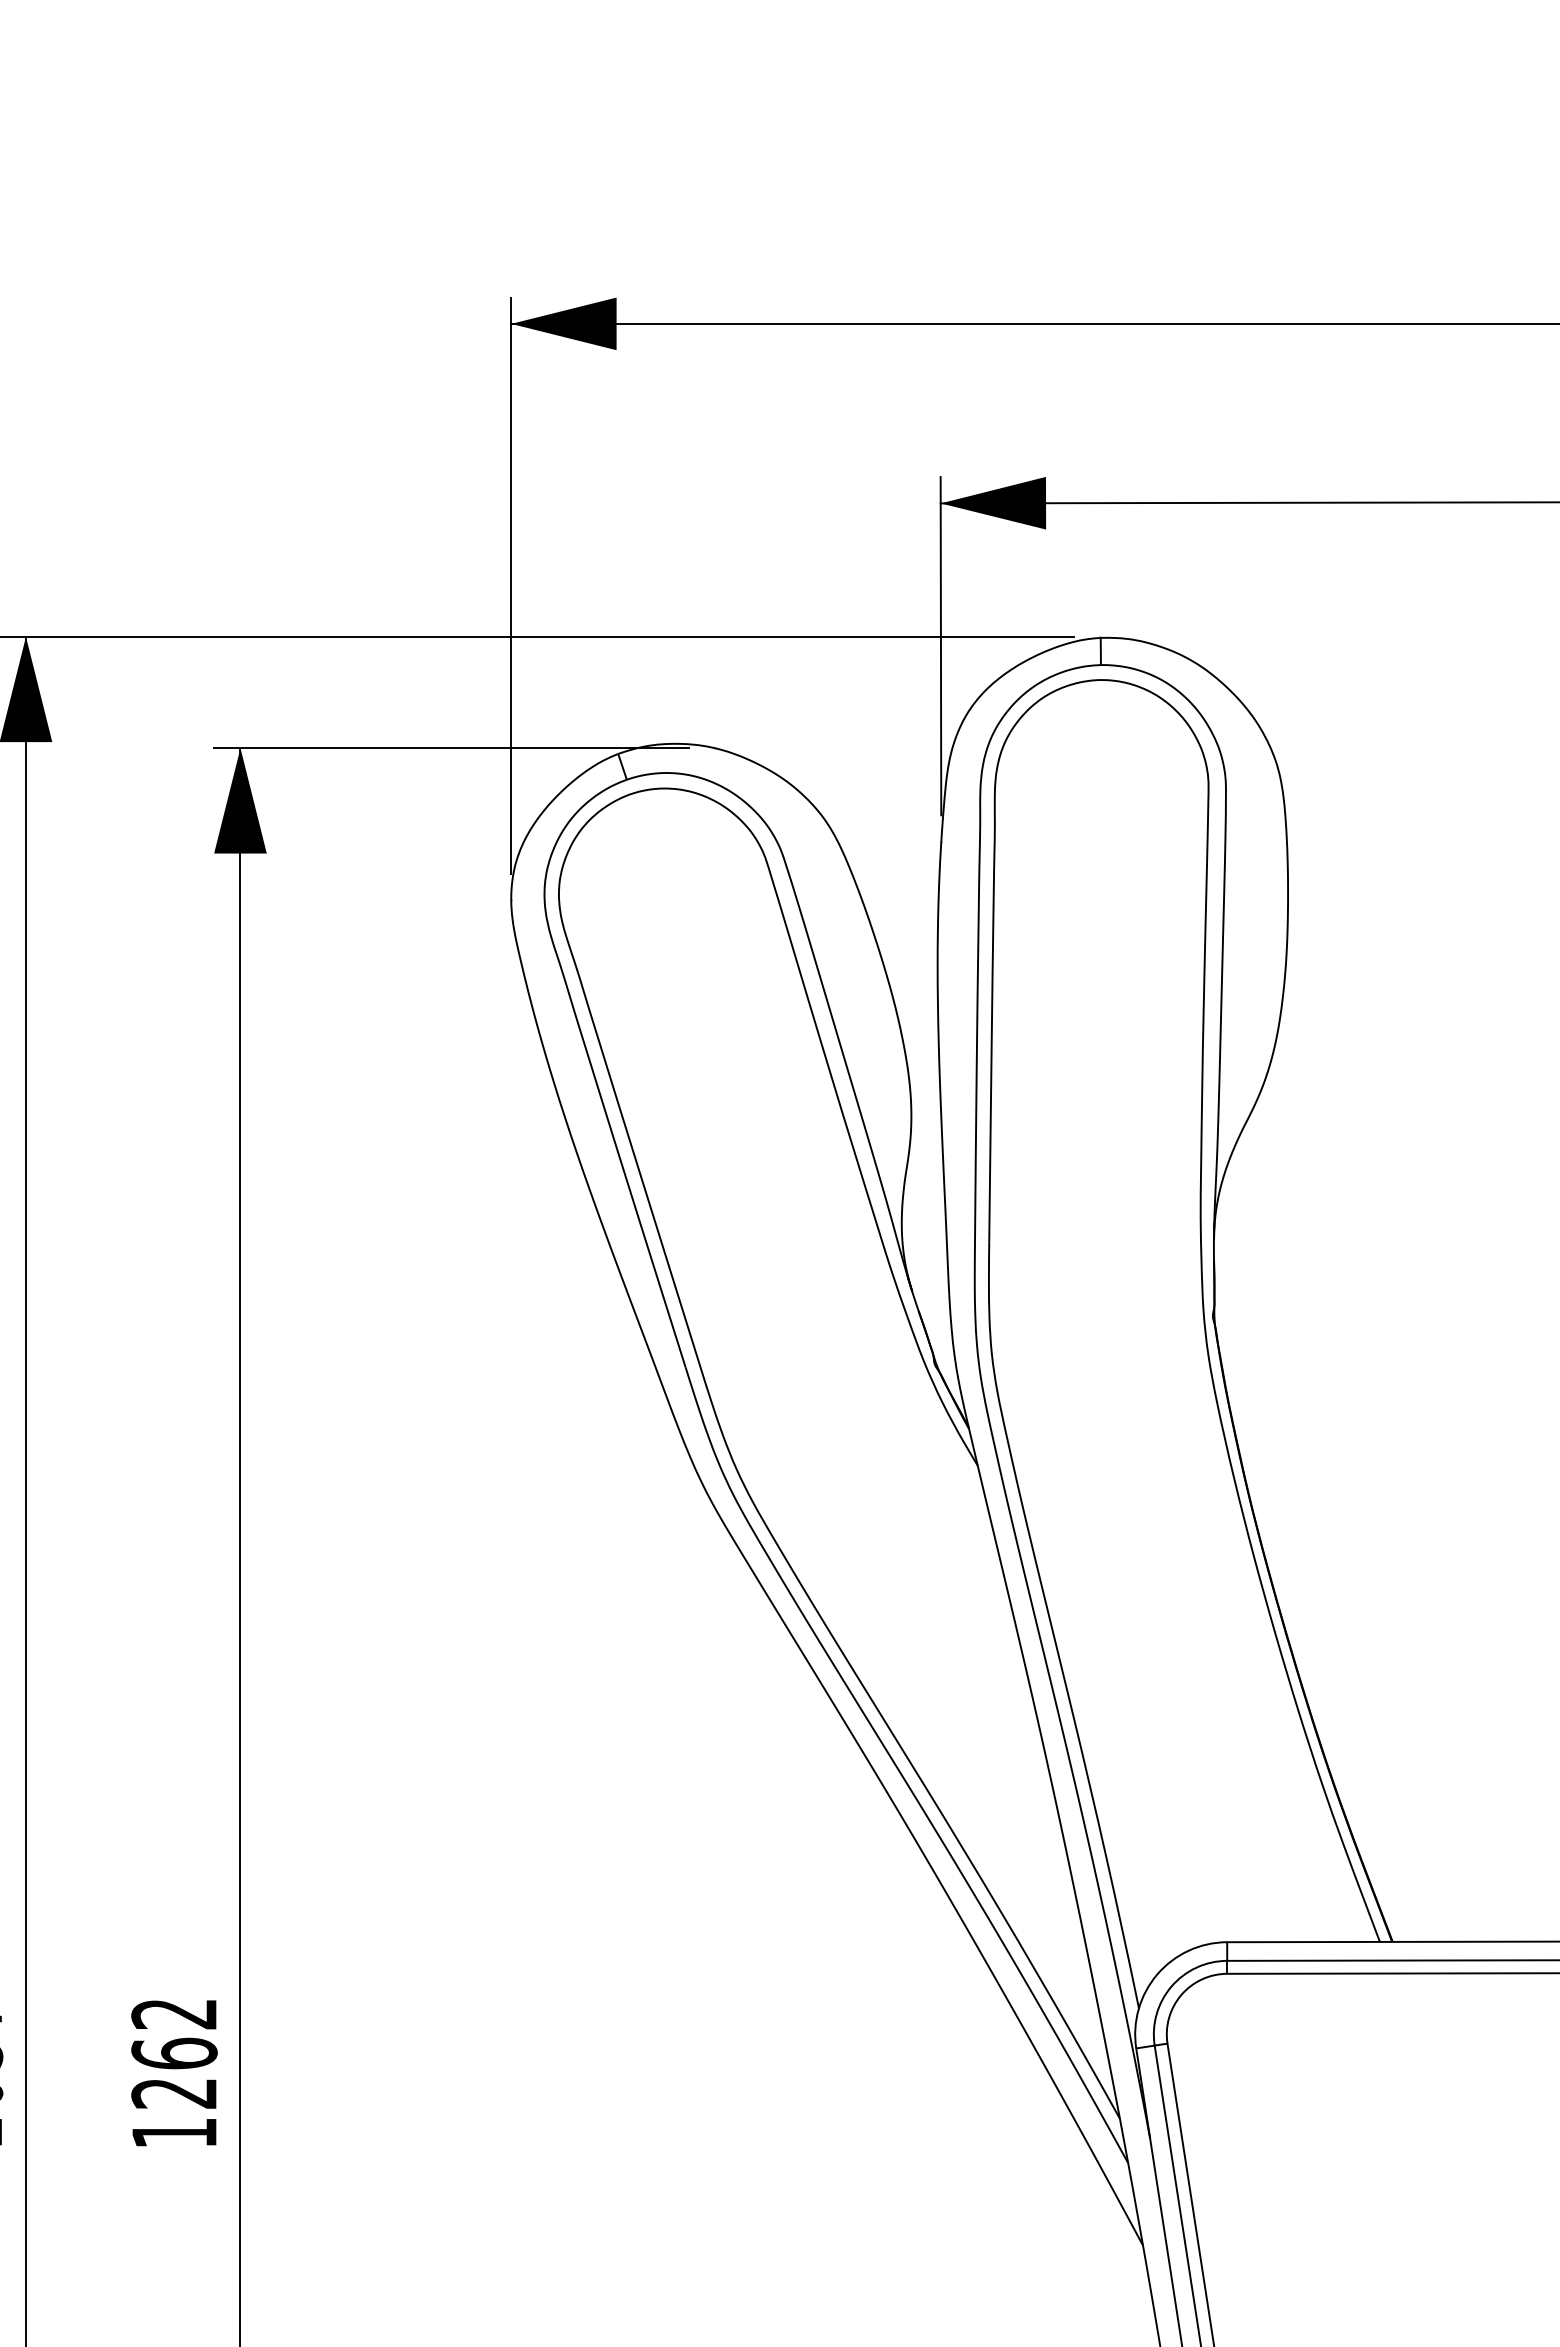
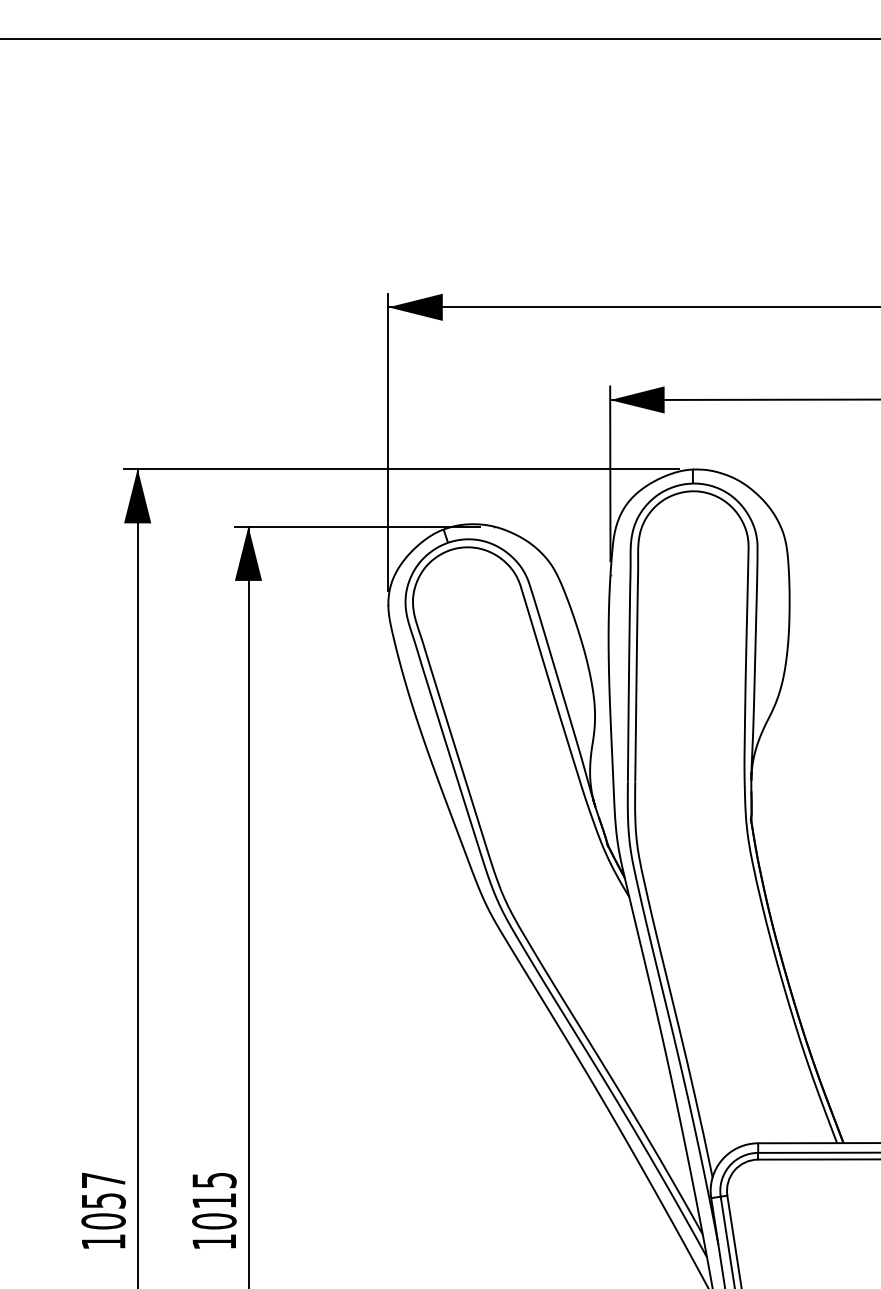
text: (174, 2054) -> (214, 1201), 1262 -> 1015

